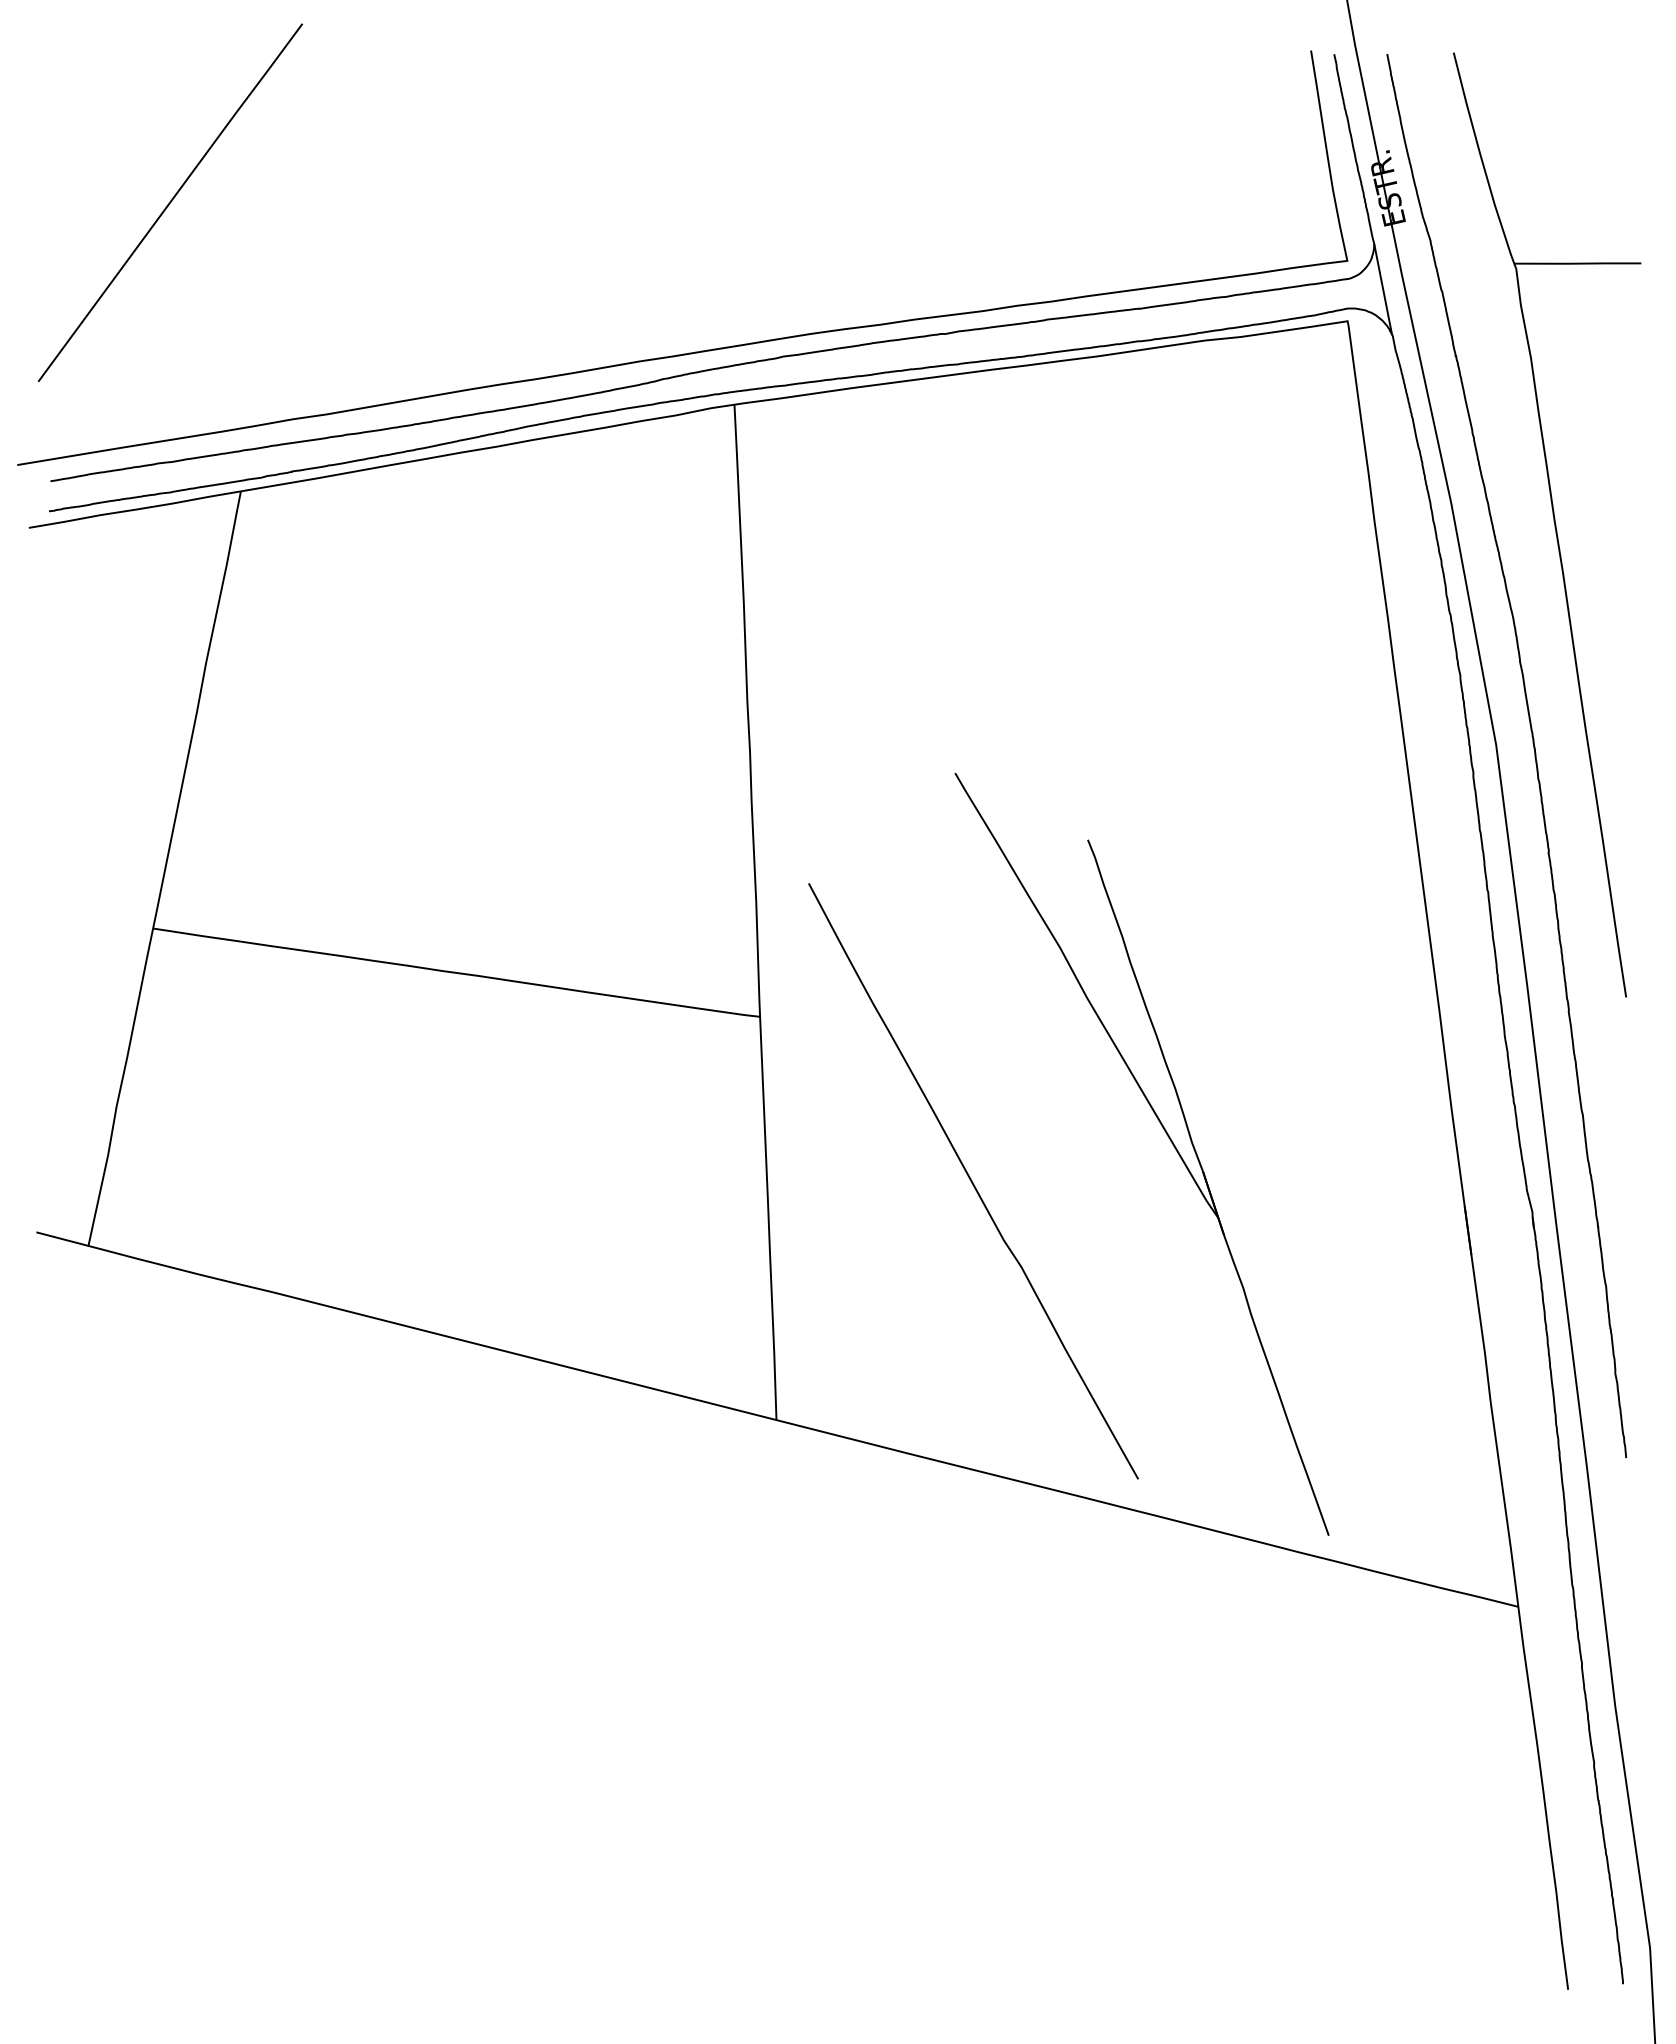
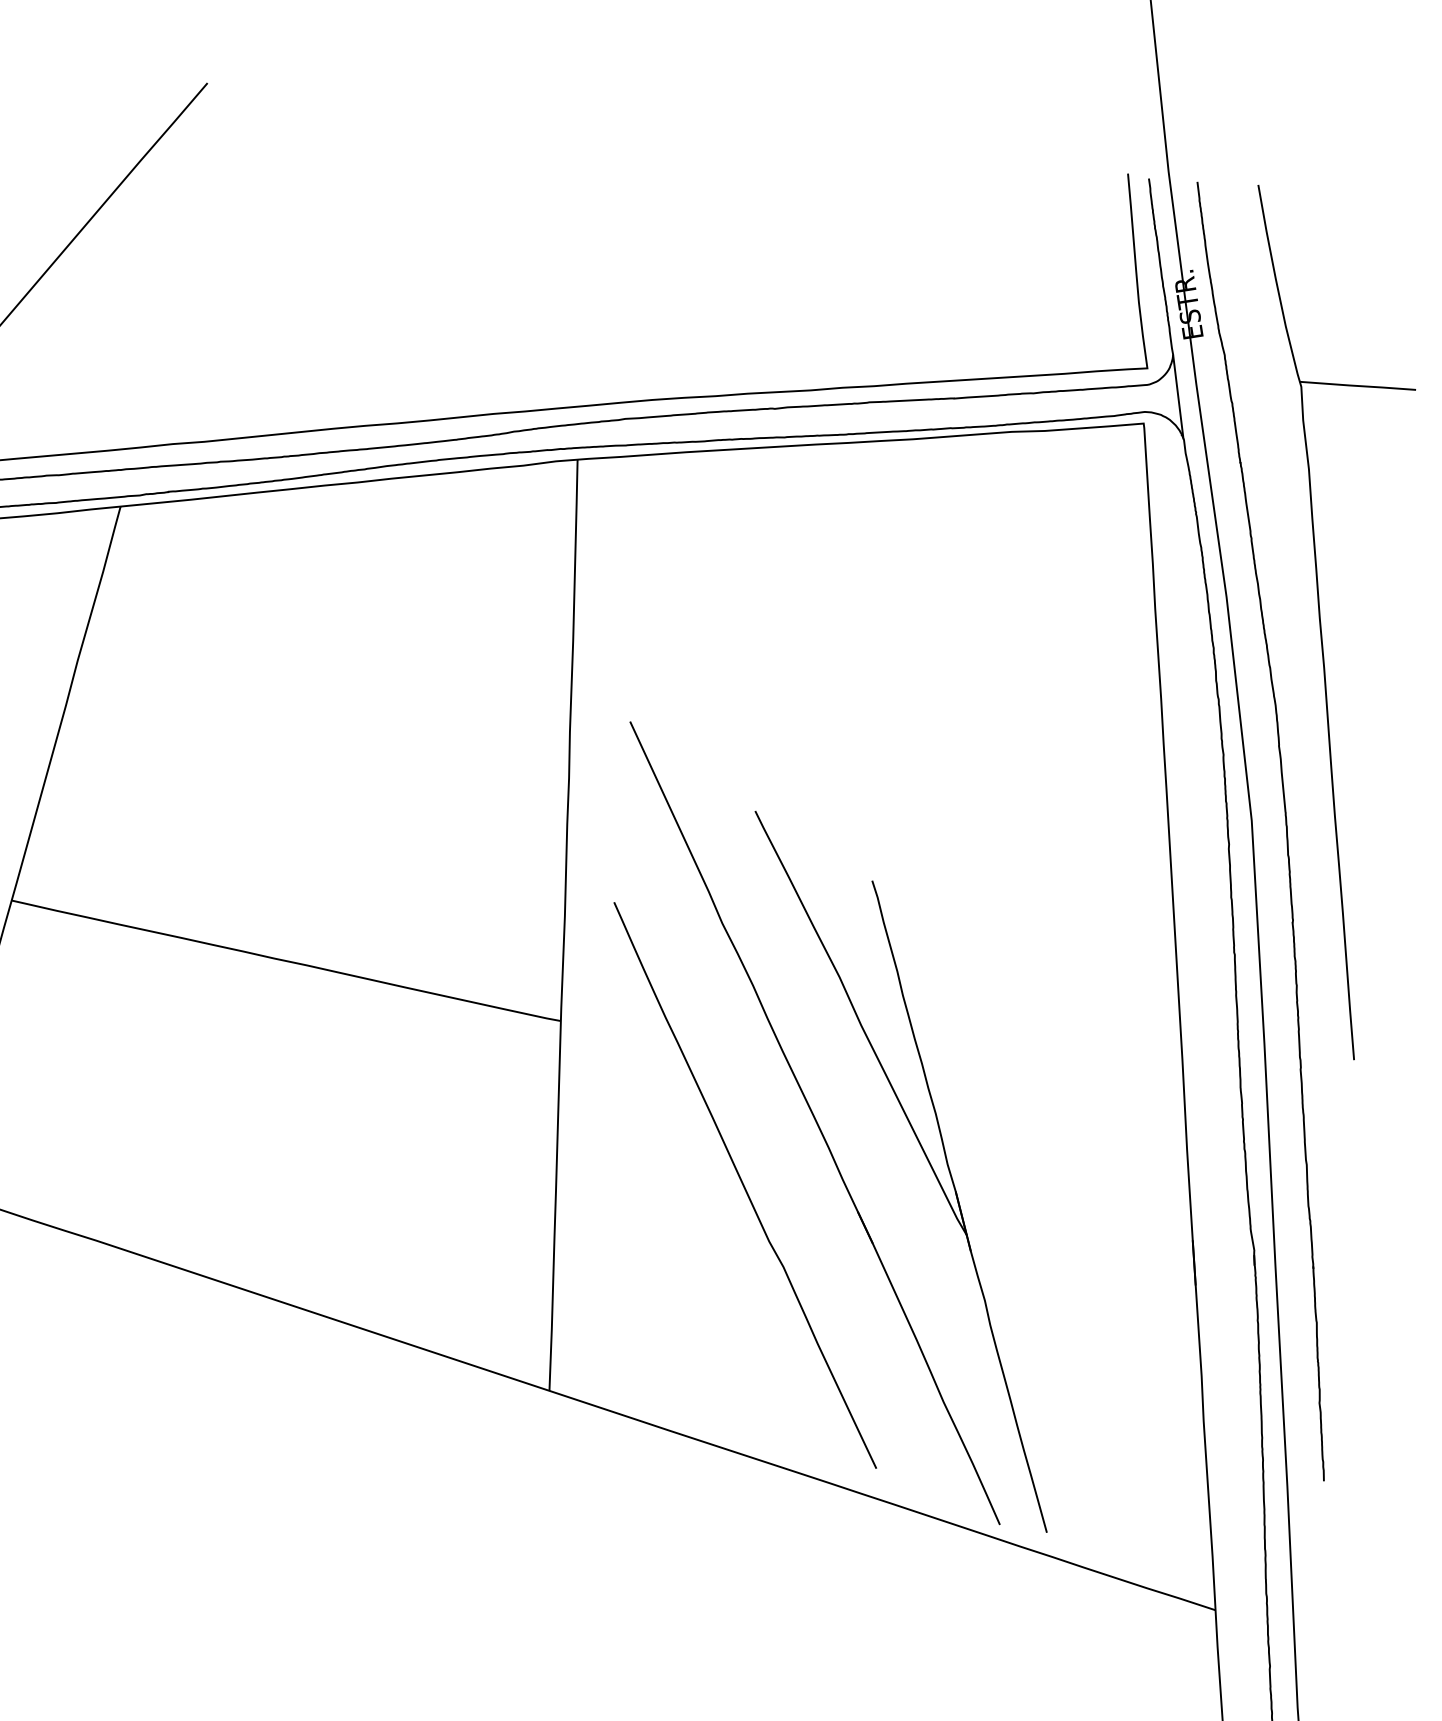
part: (1044, 1107) -> (815, 1122), added

